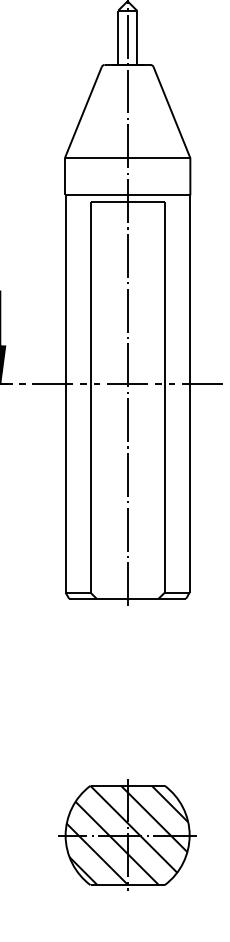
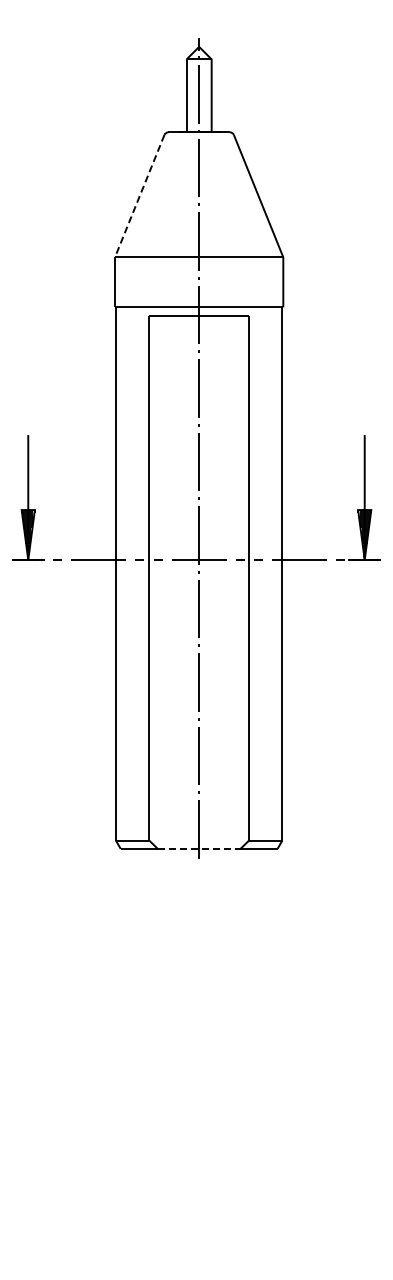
line: (83, 112) -> (139, 196), solid -> dashed
line: (127, 598) -> (199, 848), solid -> dashed
part: (127, 834) -> (198, 1165), removed

